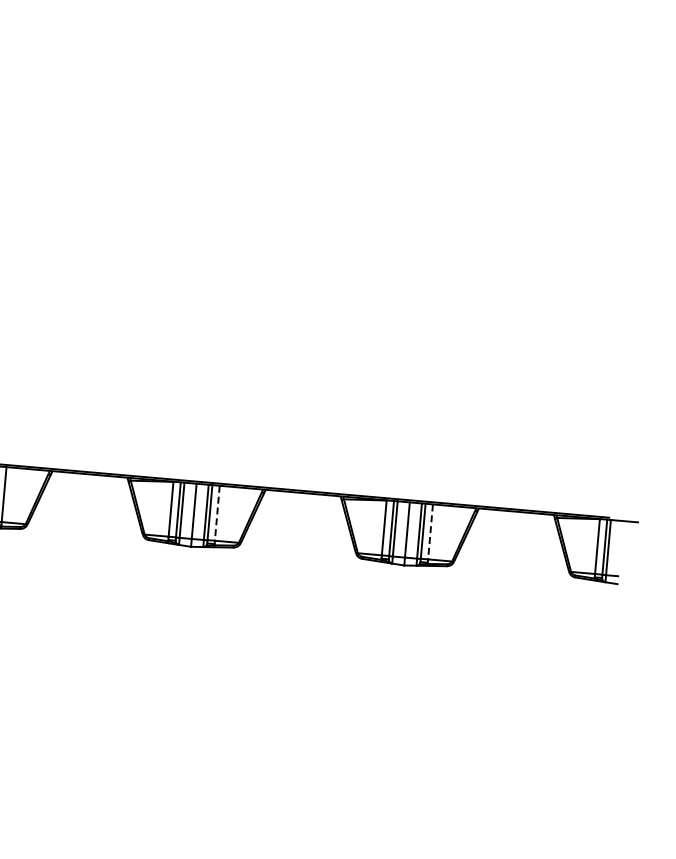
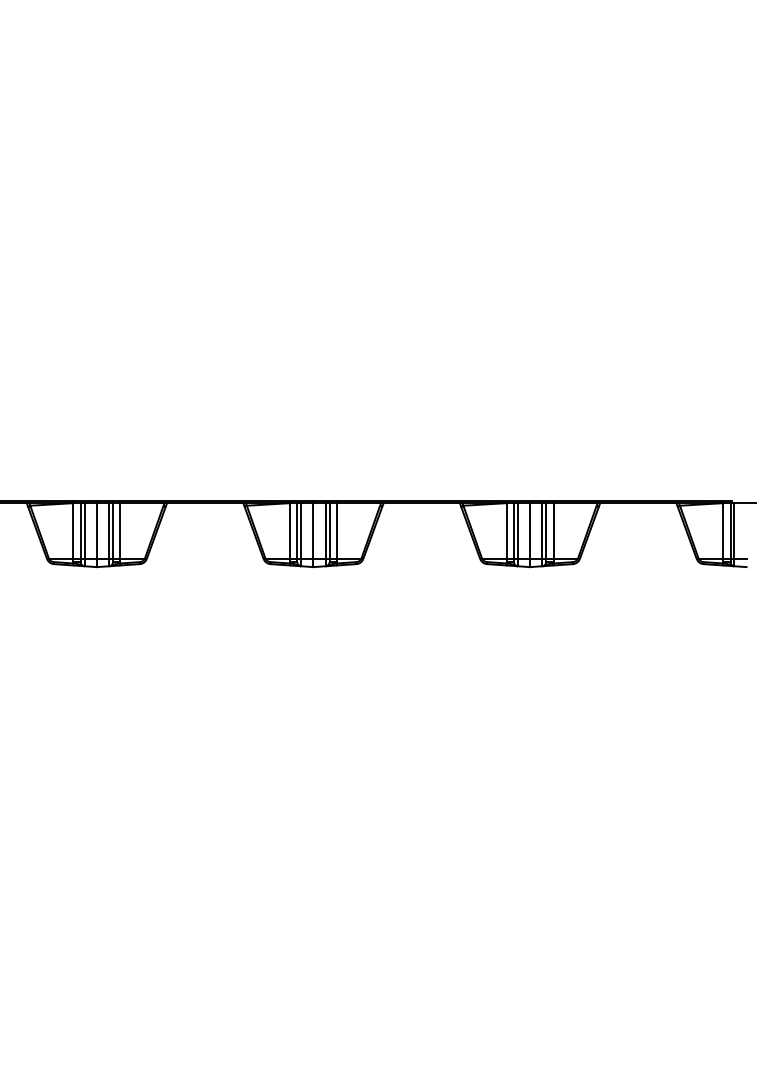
line: (216, 513) -> (336, 531), dashed -> solid
line: (430, 532) -> (553, 531), dashed -> solid

